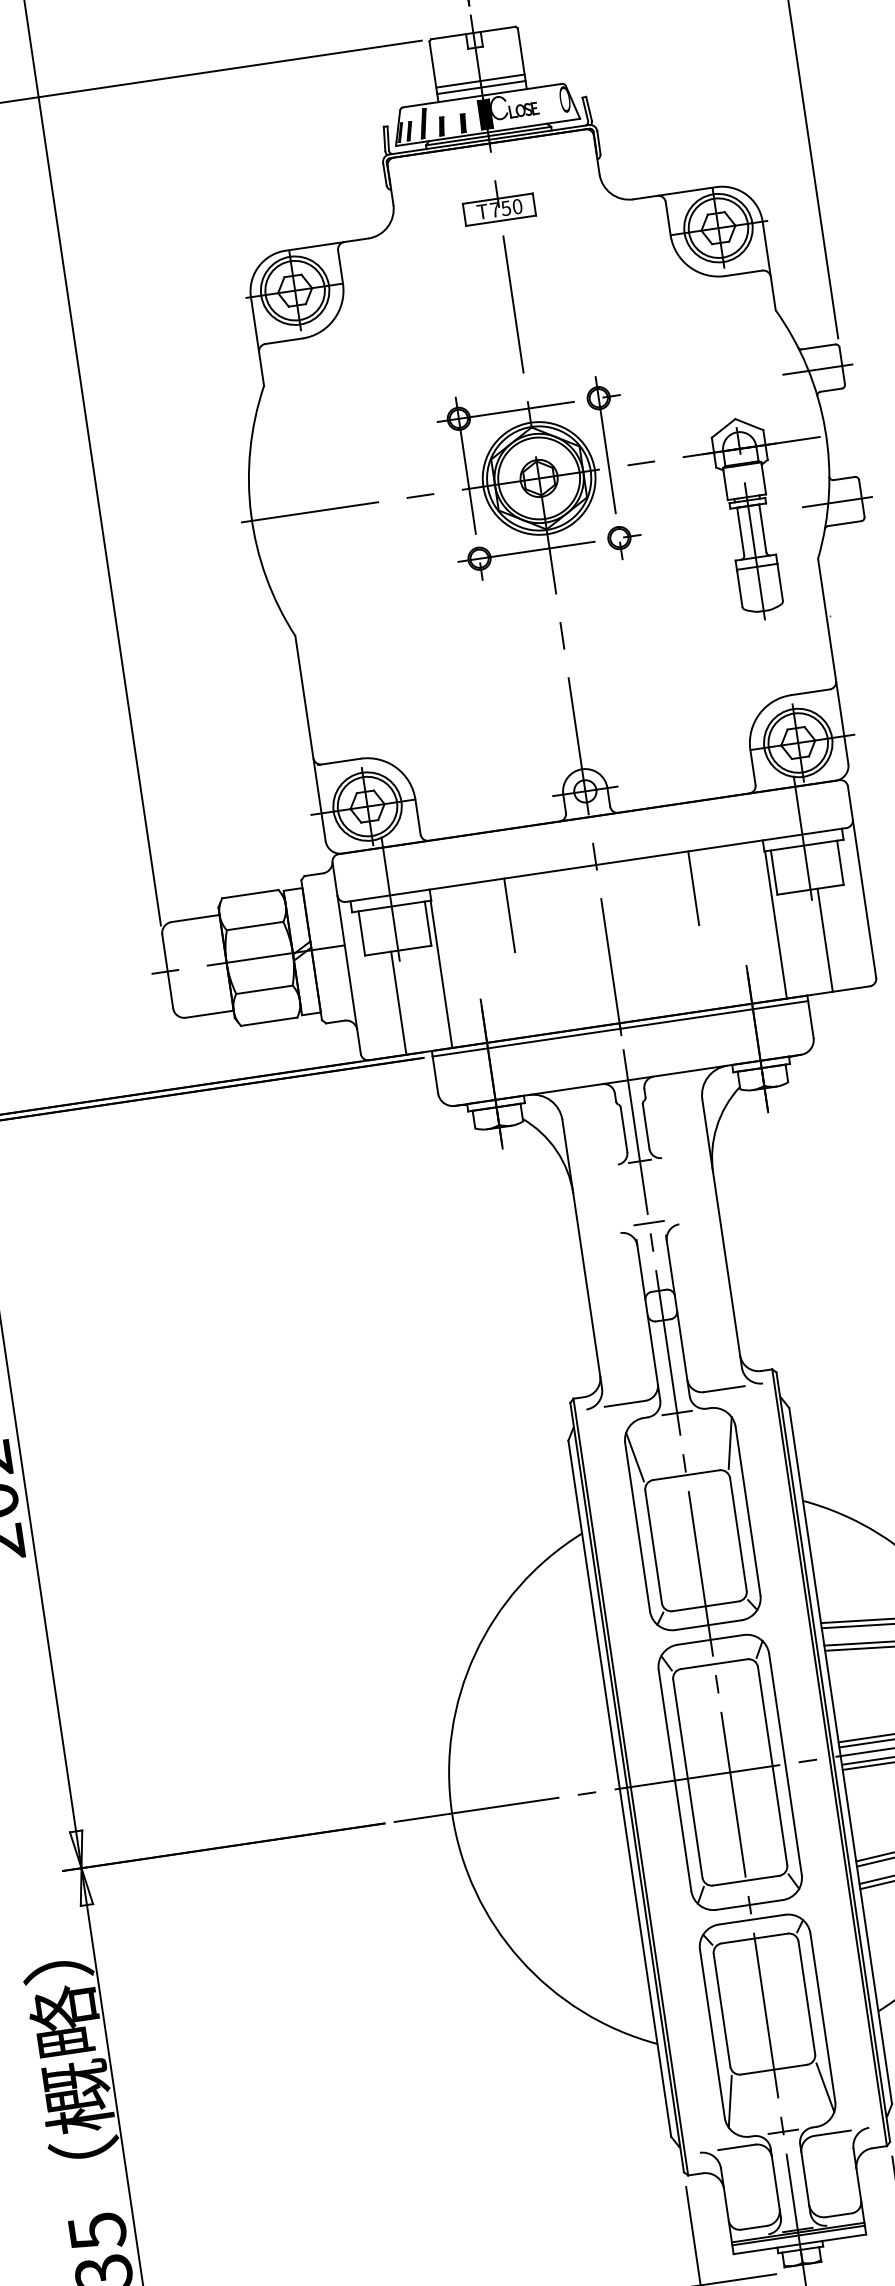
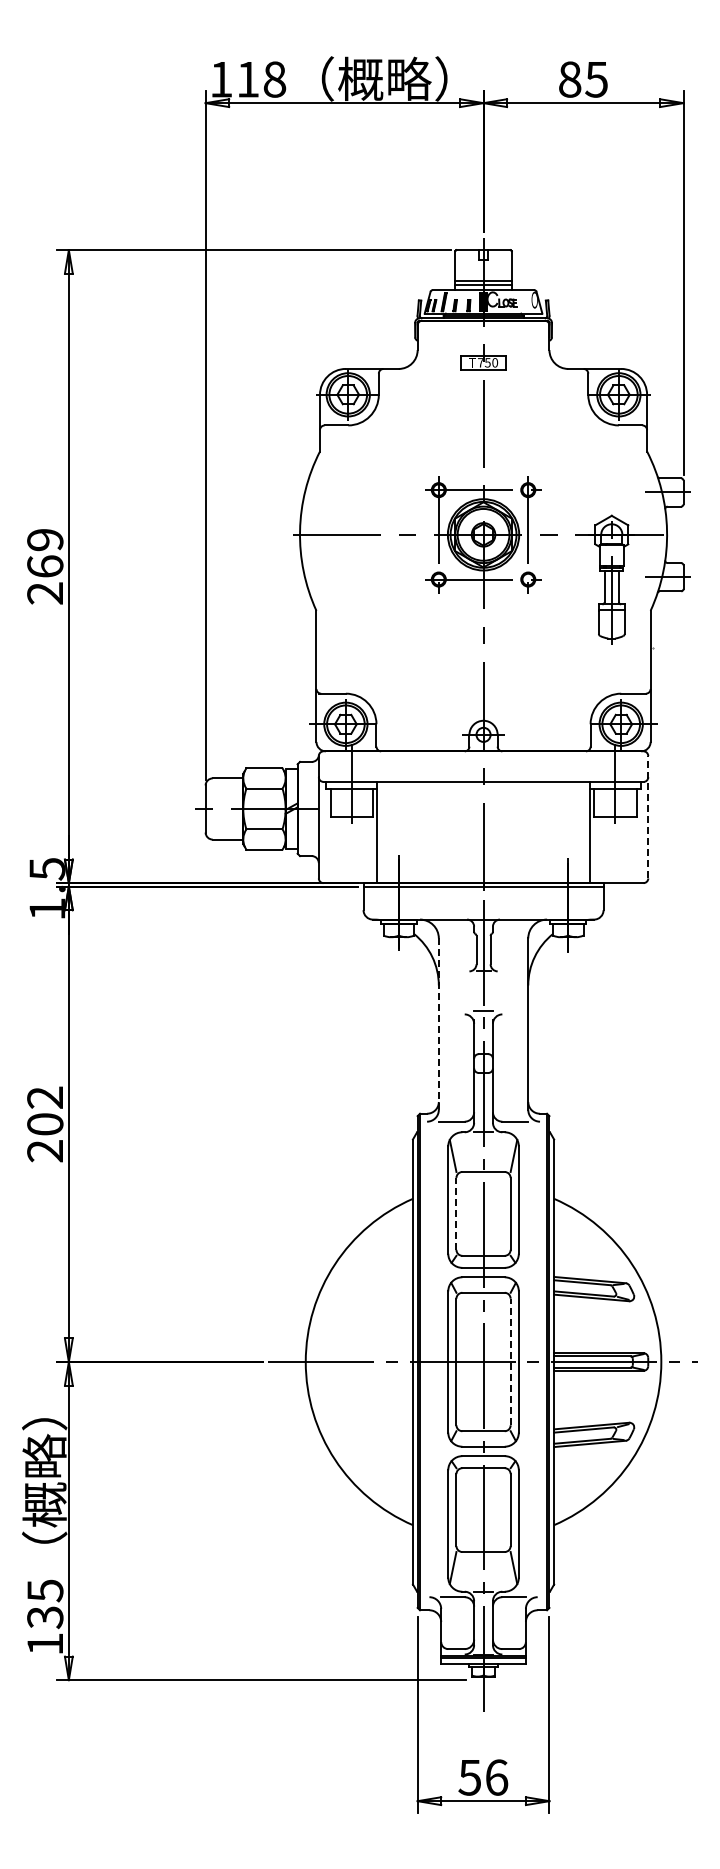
line: (862, 880) -> (648, 816), solid -> dashed
line: (693, 888) -> (542, 805), removed
line: (509, 915) -> (424, 805), removed
line: (824, 940) -> (619, 850), removed
line: (399, 1003) -> (347, 850), removed
line: (581, 1254) -> (438, 1024), solid -> dashed
line: (653, 1546) -> (456, 1213), solid -> dashed
line: (772, 1765) -> (510, 1361), solid -> dashed

